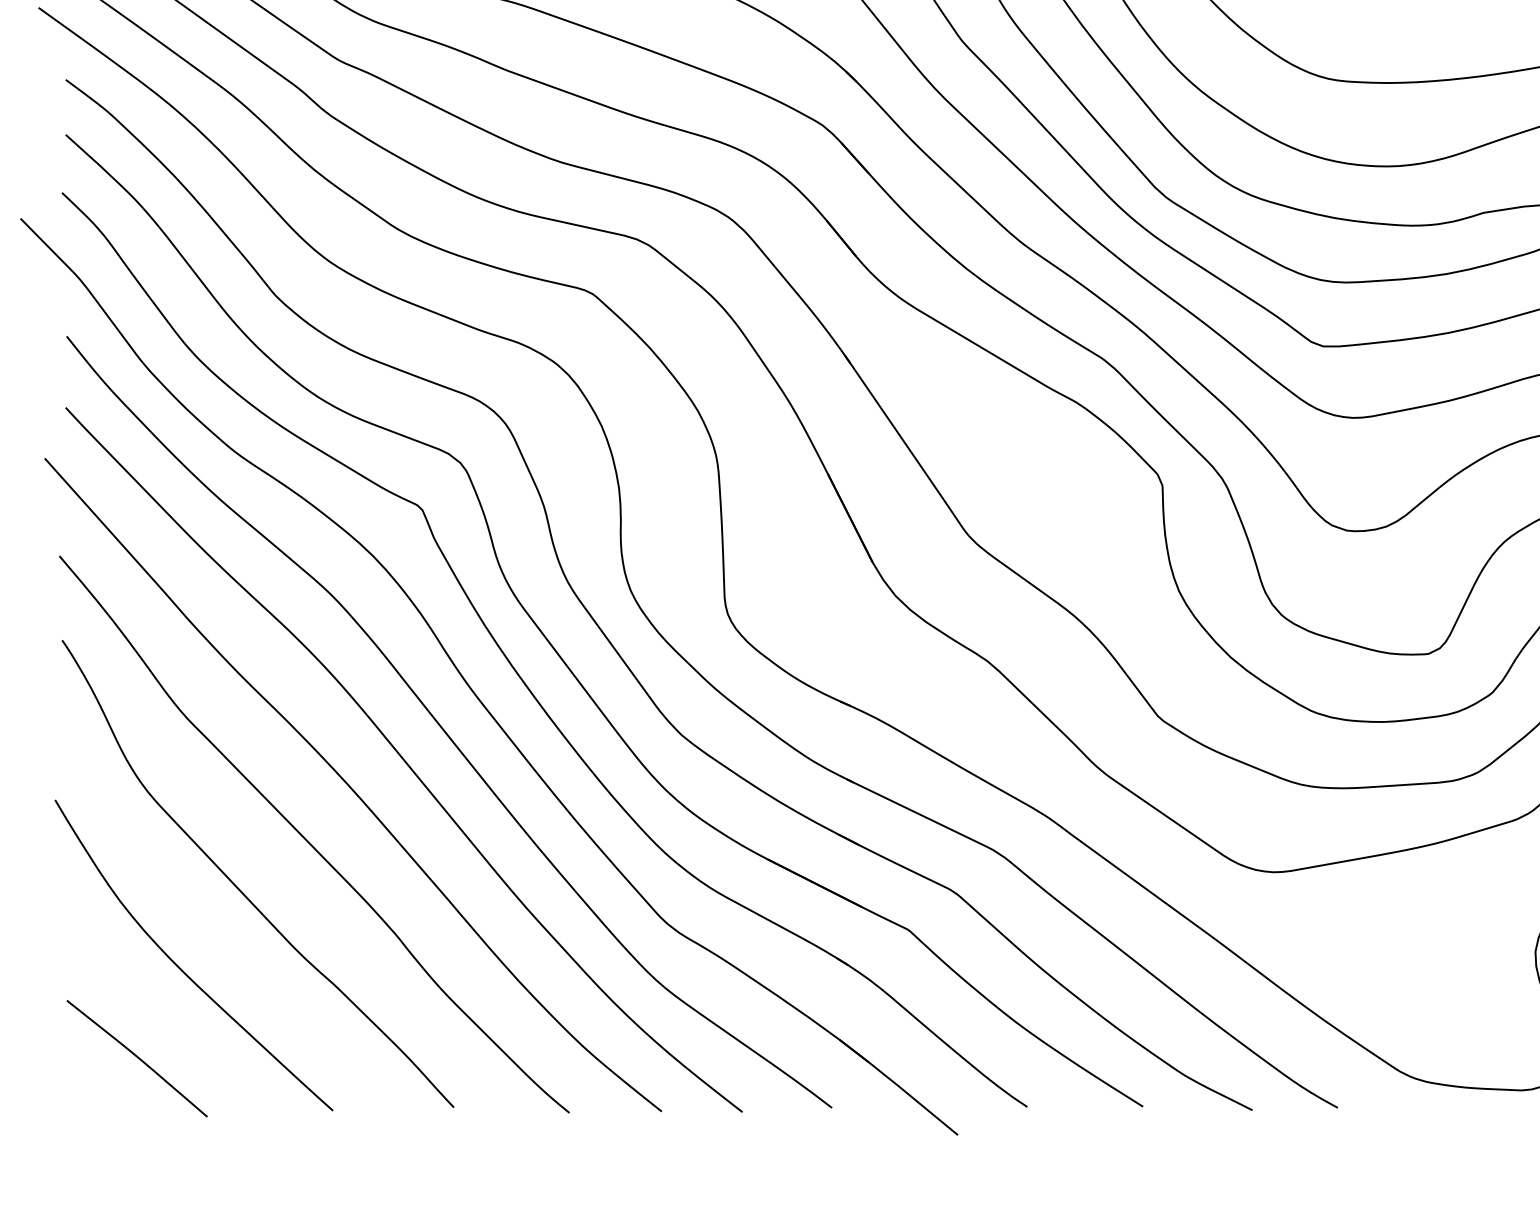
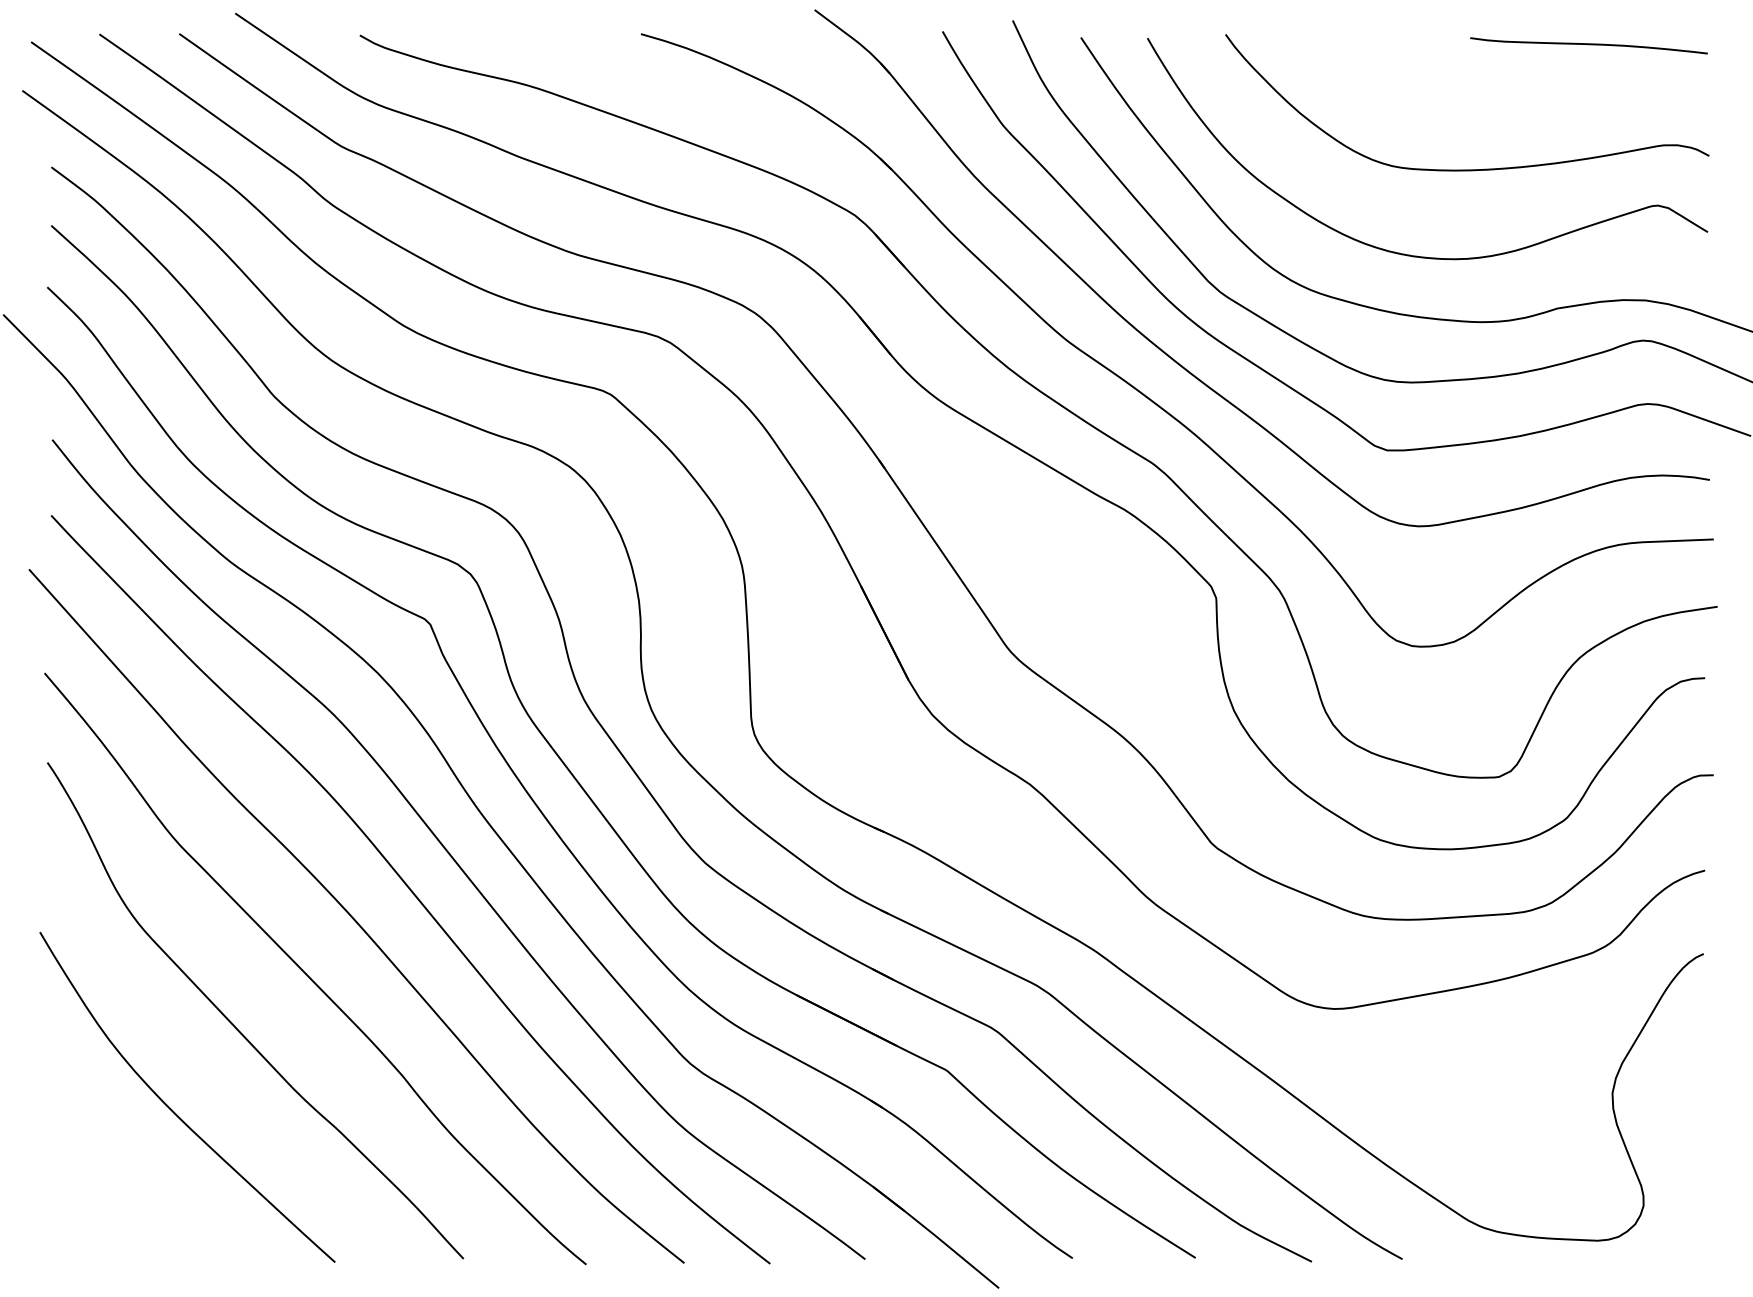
curve: (137, 1058) -> (127, 1206), removed

